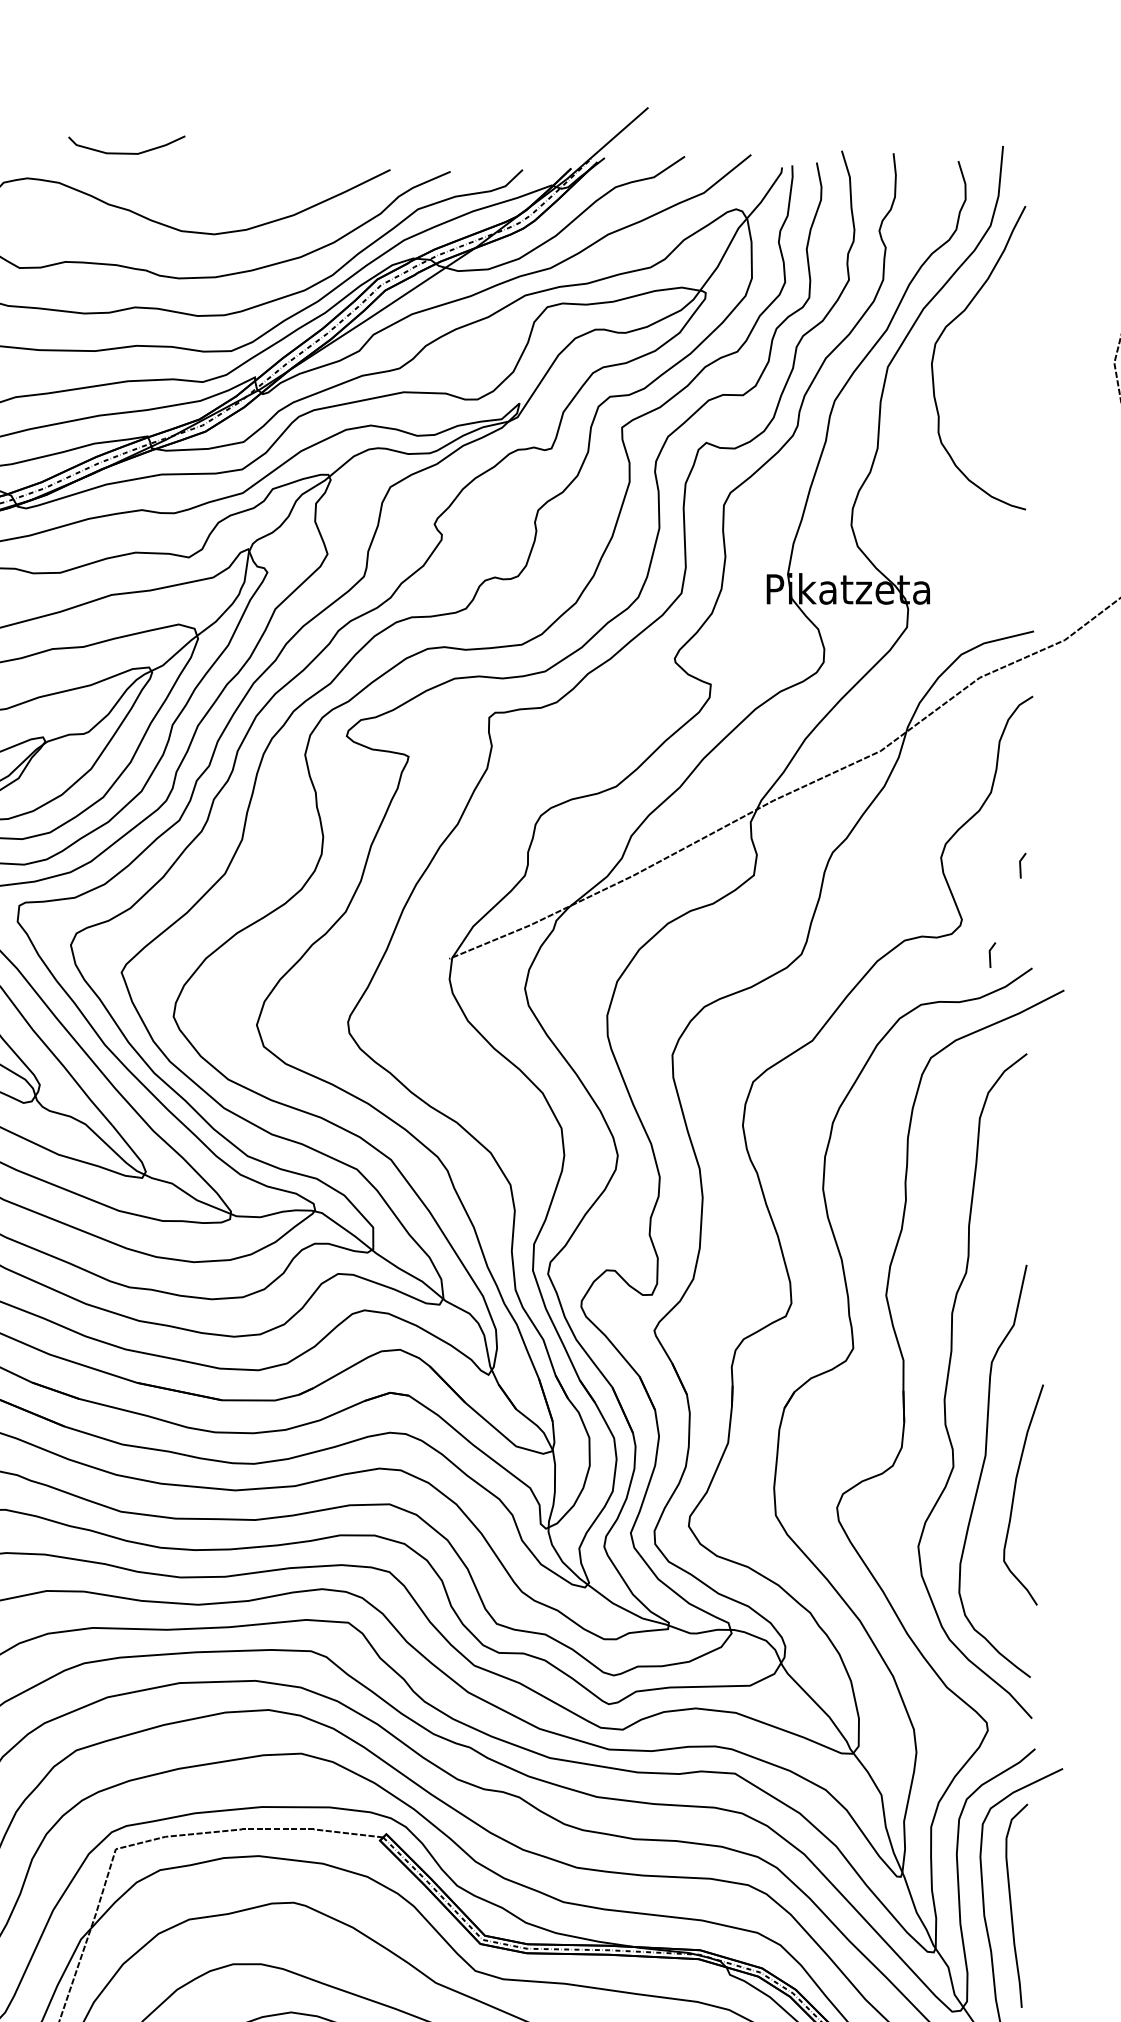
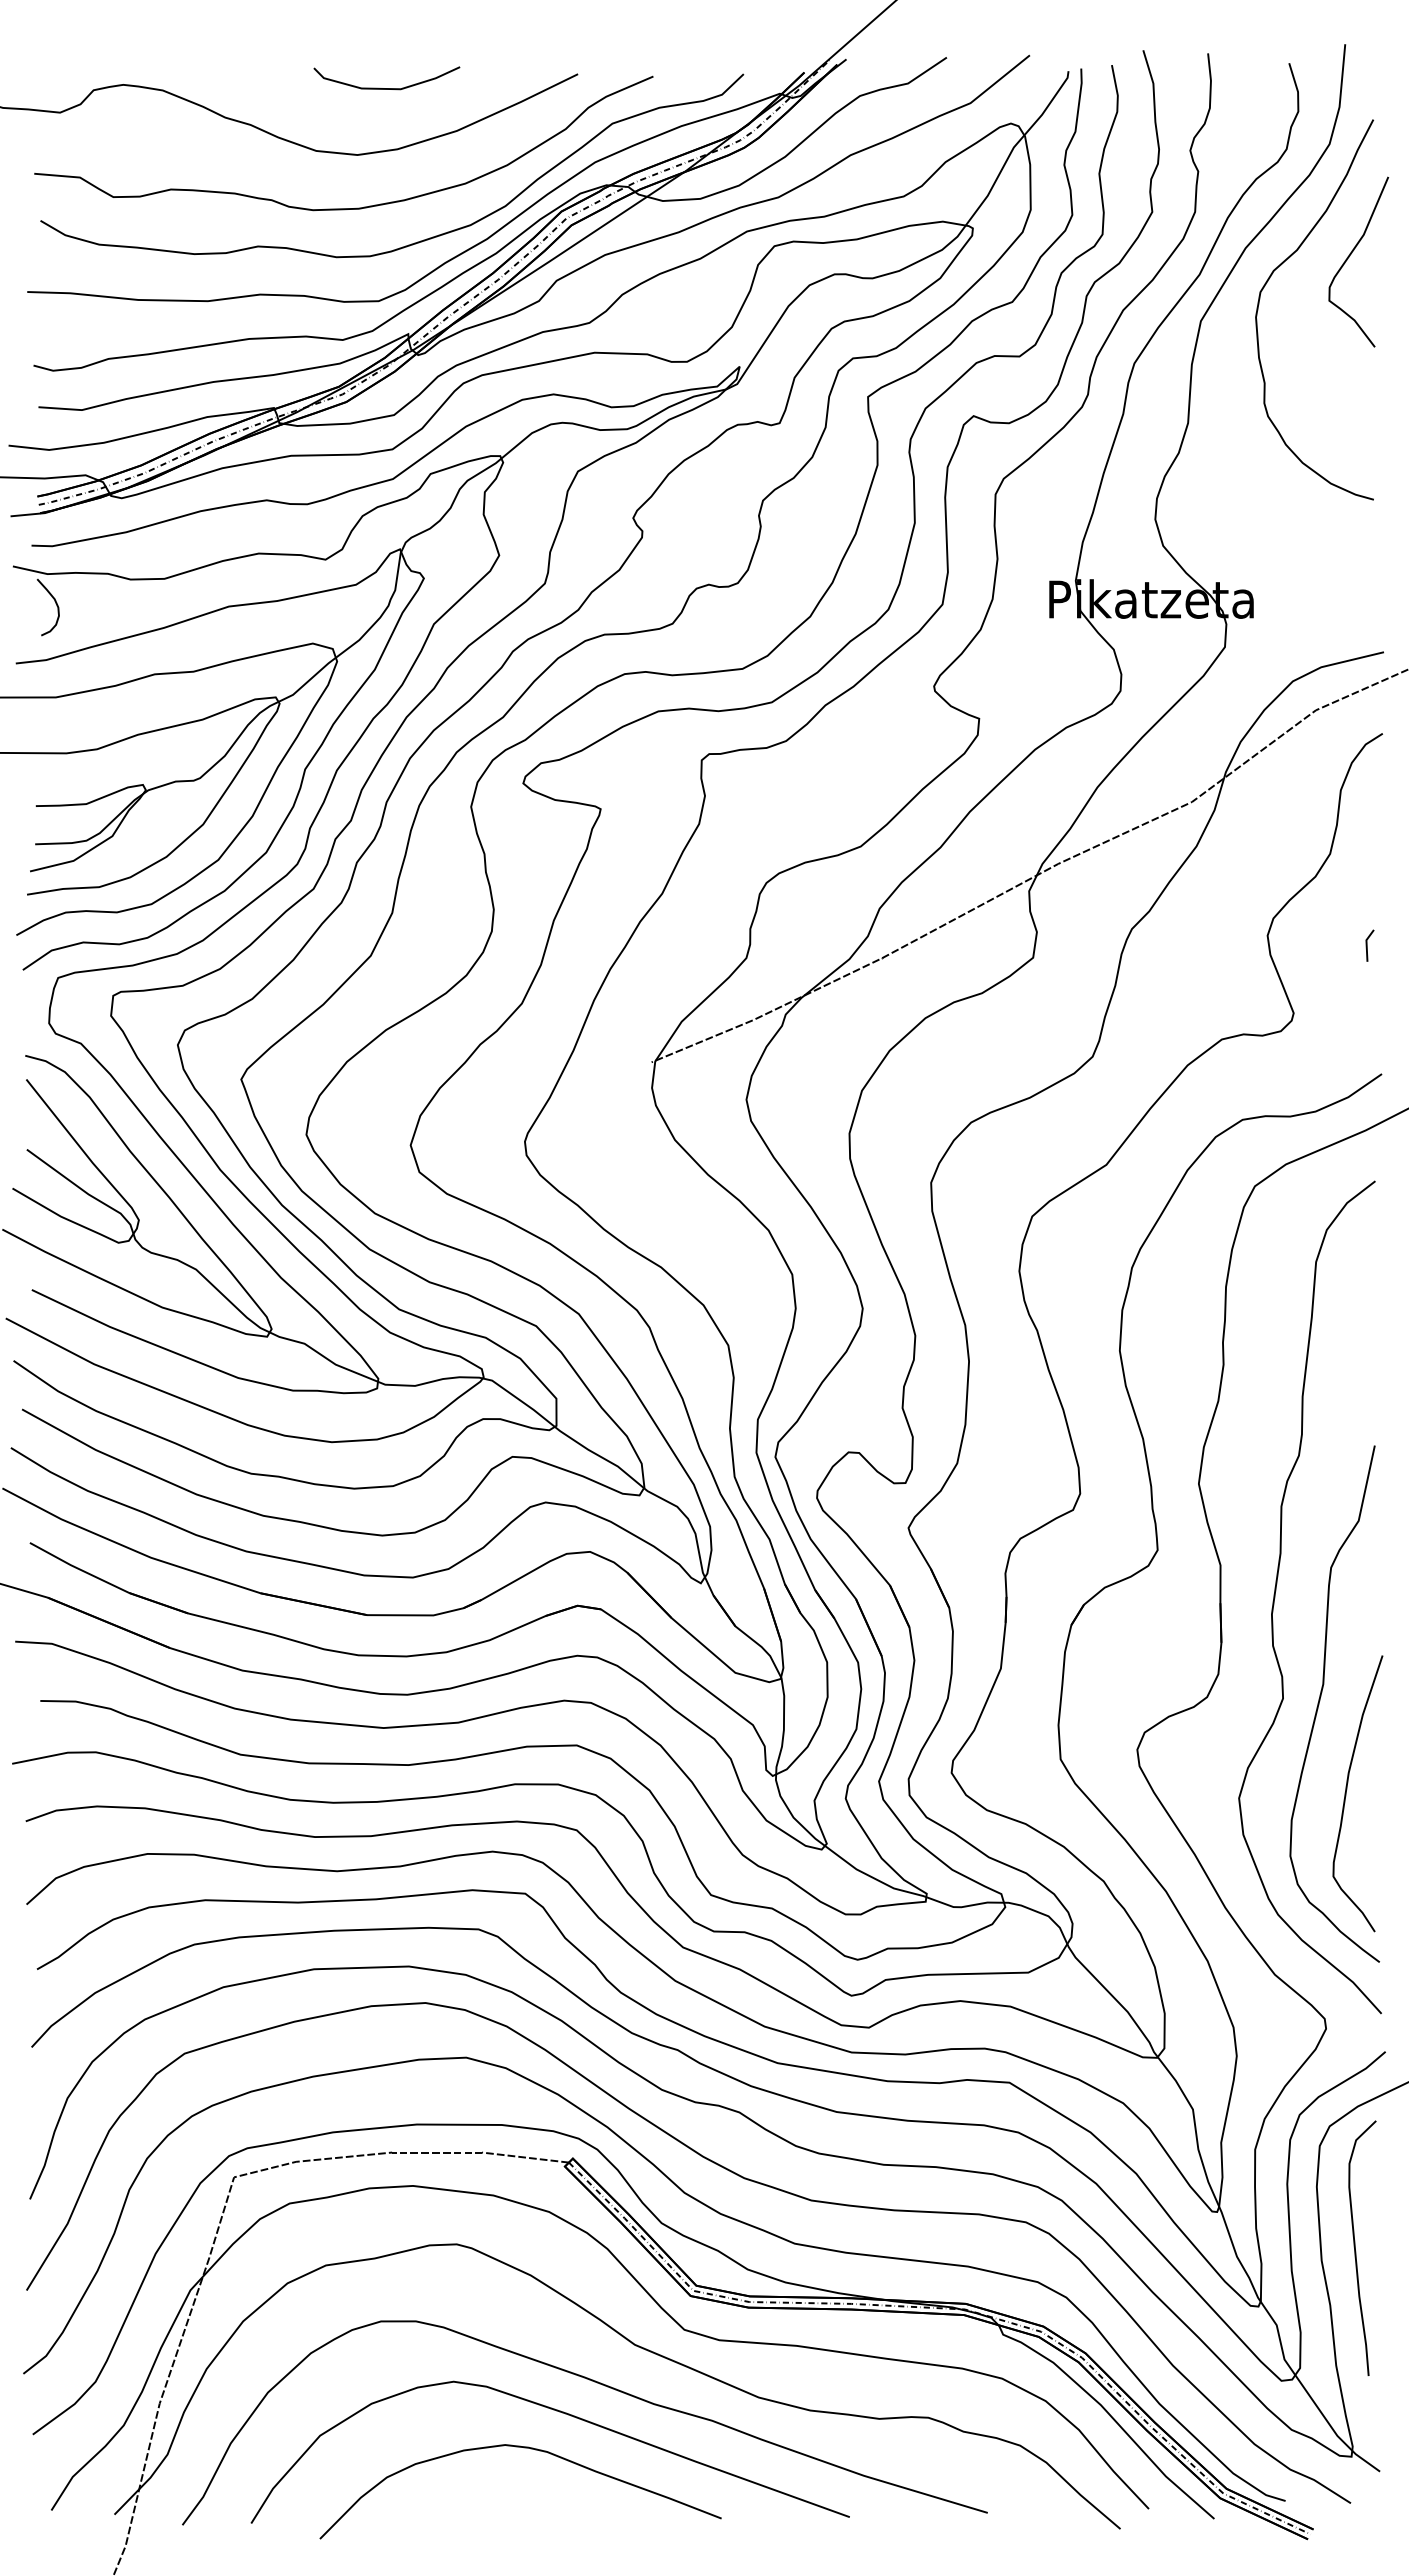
curve: (126, 153) -> (386, 88), moved
curve: (1006, 316) -> (1349, 257), added
line: (990, 955) -> (1329, 1057), removed
curve: (1015, 1491) -> (1347, 1789), moved

